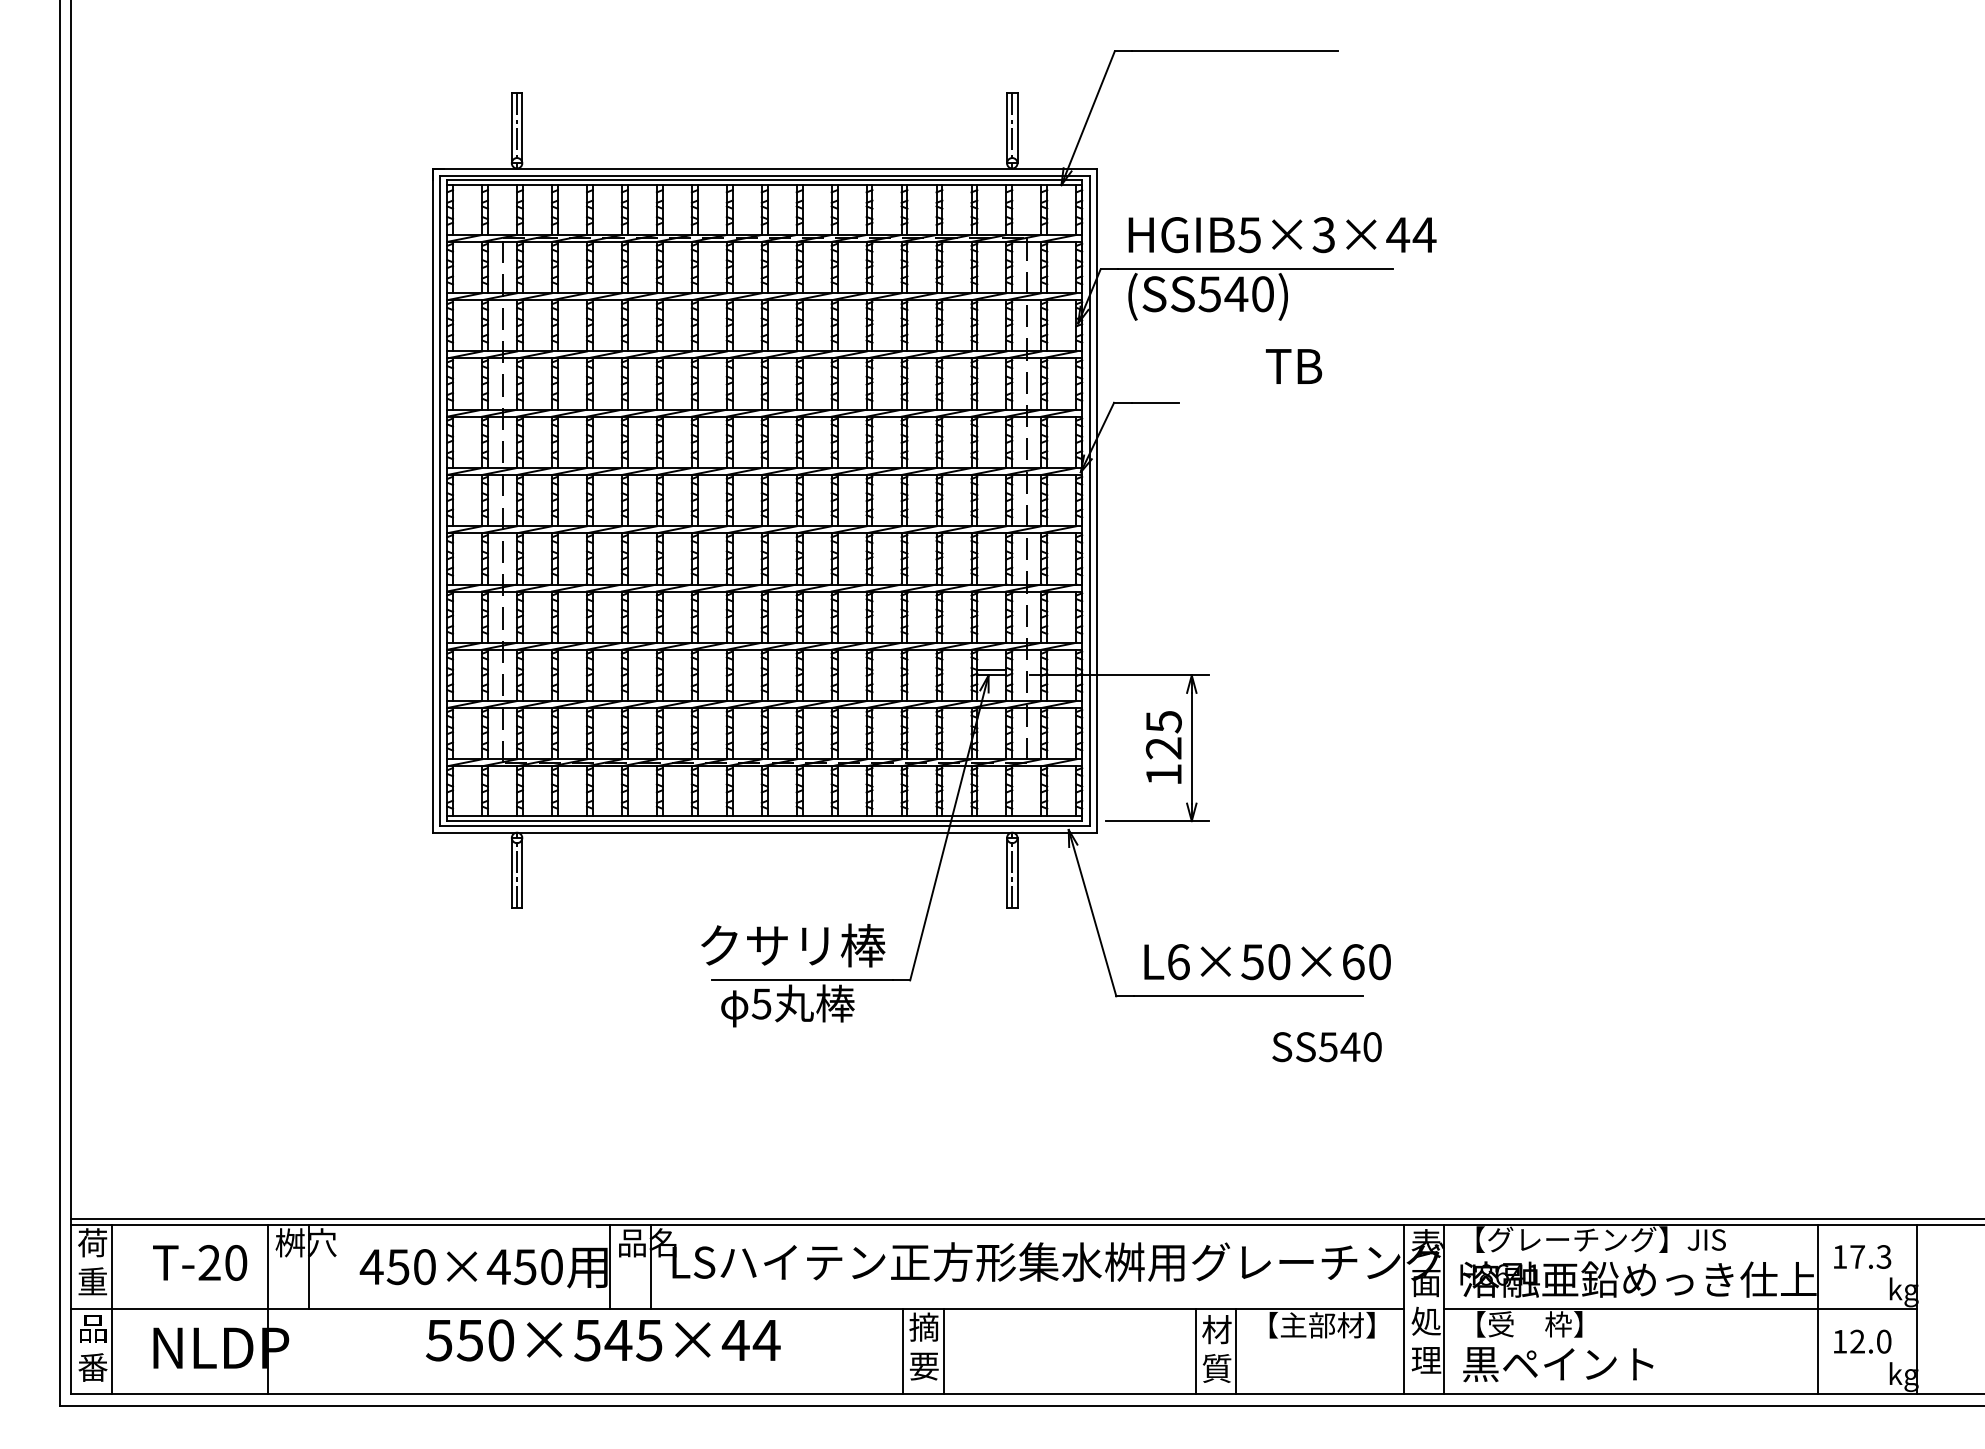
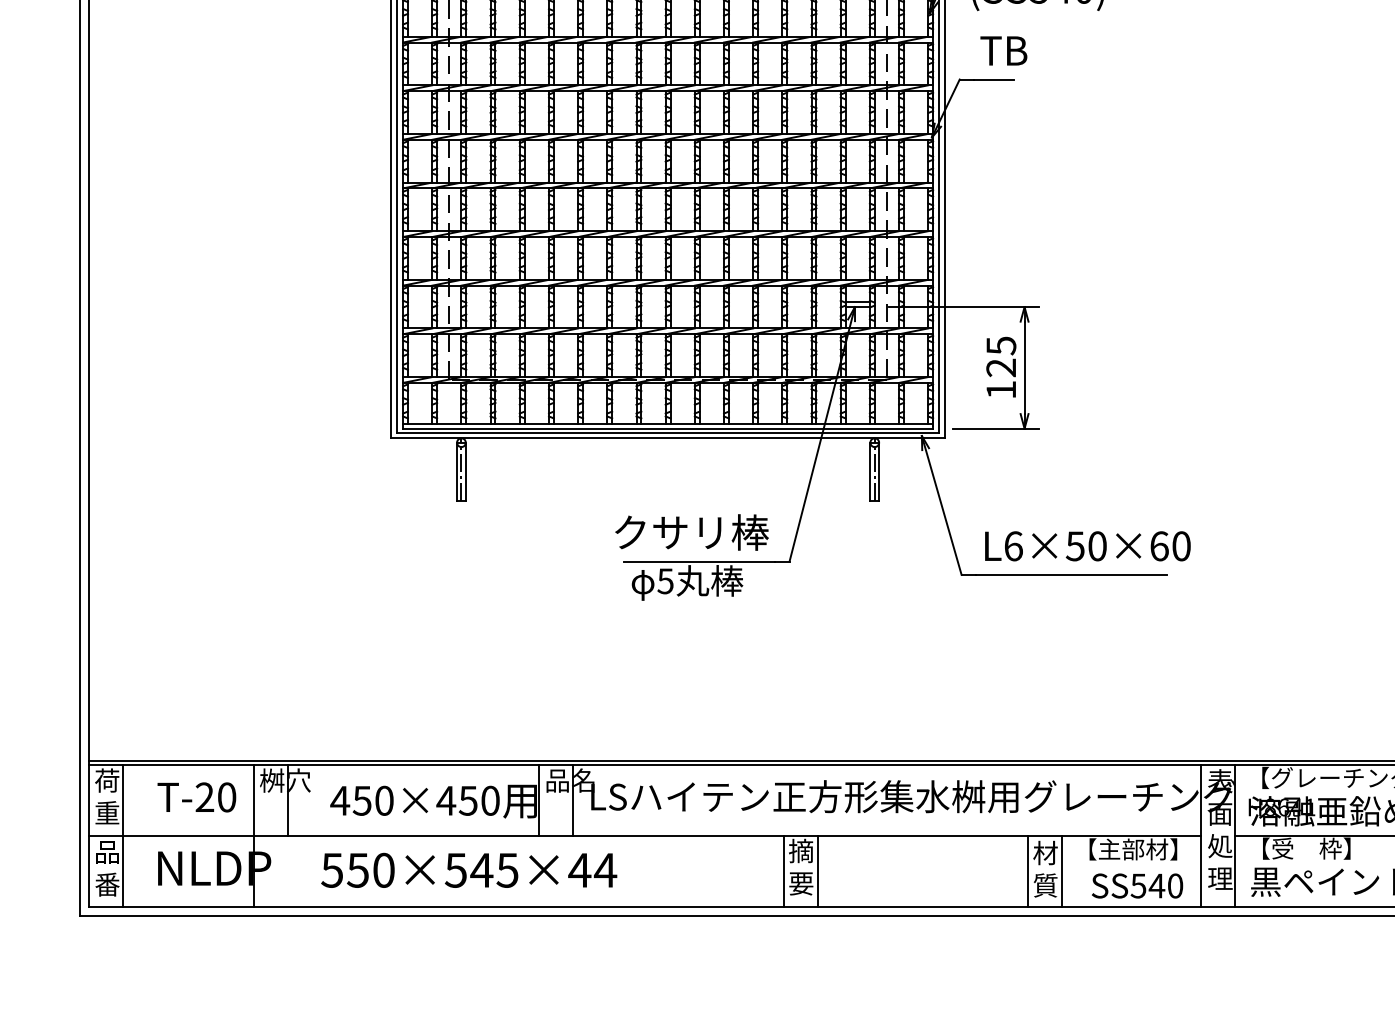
text: (1294, 366) -> (1004, 50), moved
text: (1326, 1047) -> (1137, 886), moved
text: (603, 1340) -> (469, 870), moved

